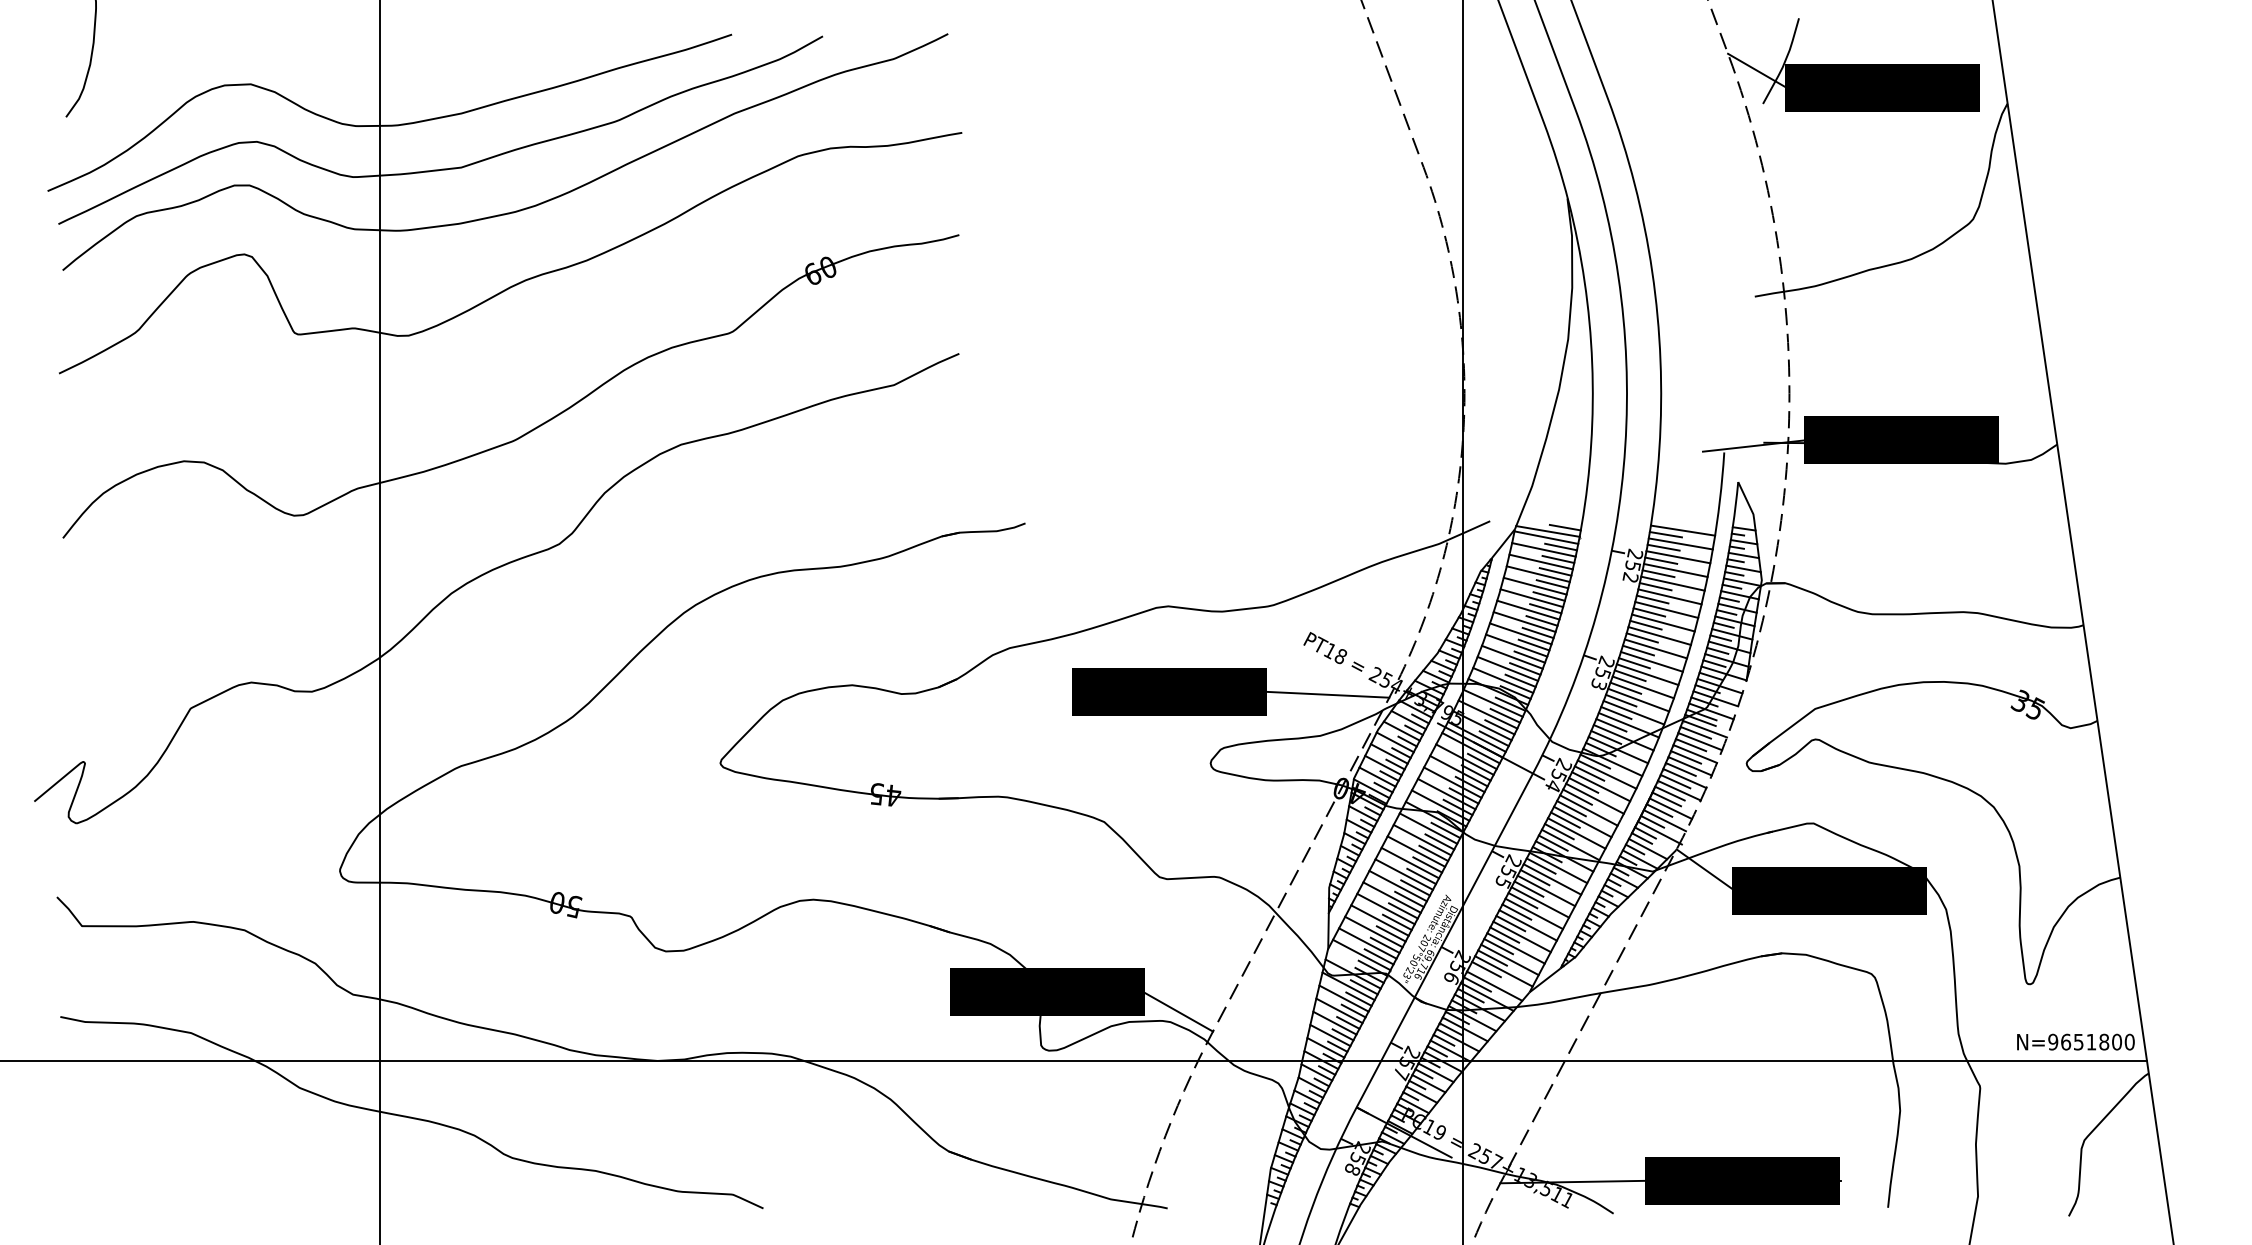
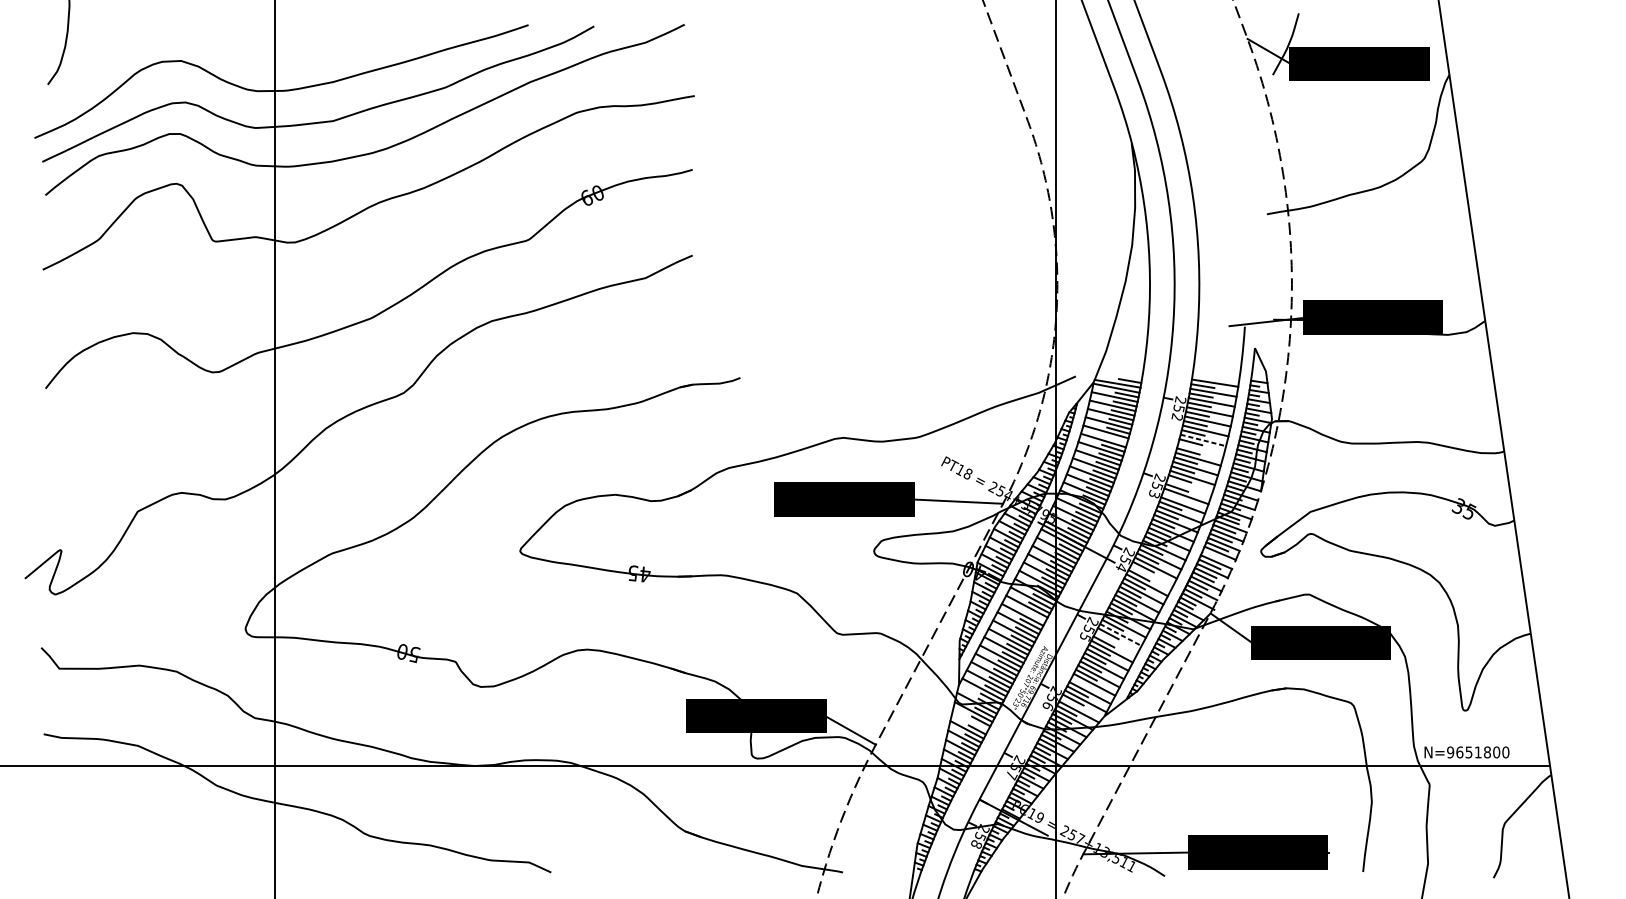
line: (1545, 608) -> (1115, 439), removed
line: (1667, 610) -> (1203, 440), solid -> dashed
line: (1663, 622) -> (1201, 449), removed
line: (1647, 674) -> (1189, 487), removed
line: (1625, 687) -> (1173, 496), removed
line: (1680, 769) -> (1213, 555), removed
line: (1594, 798) -> (1151, 576), removed
line: (1433, 853) -> (1034, 616), removed
line: (1552, 879) -> (1120, 635), solid -> dashed
line: (1546, 890) -> (1116, 642), removed
line: (1498, 946) -> (1081, 683), removed
line: (1343, 998) -> (970, 720), removed
text: (2075, 1041) -> (1466, 751), moved

